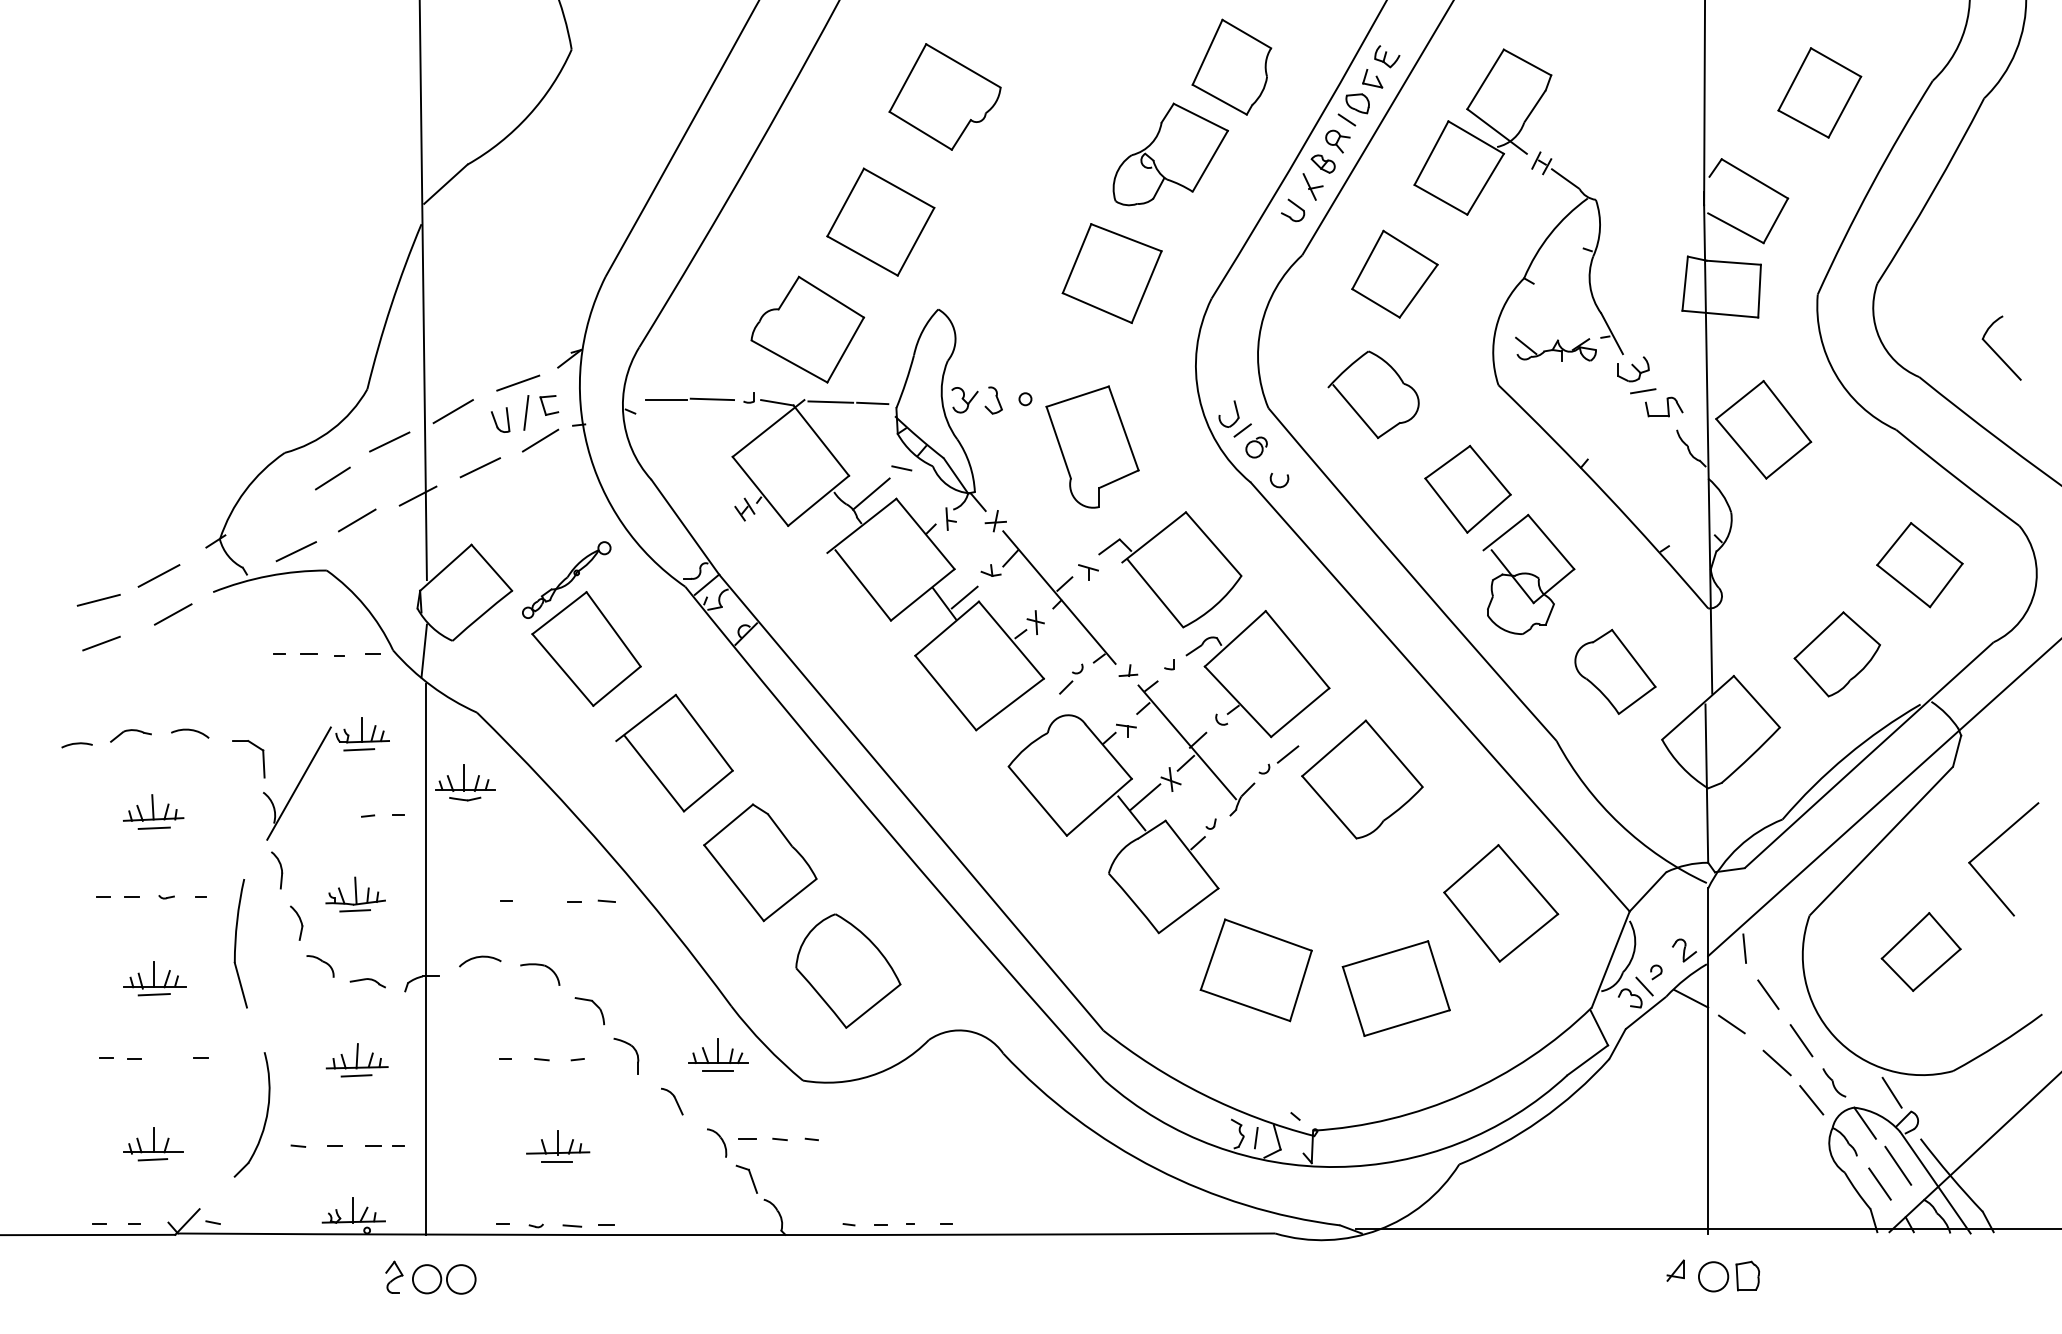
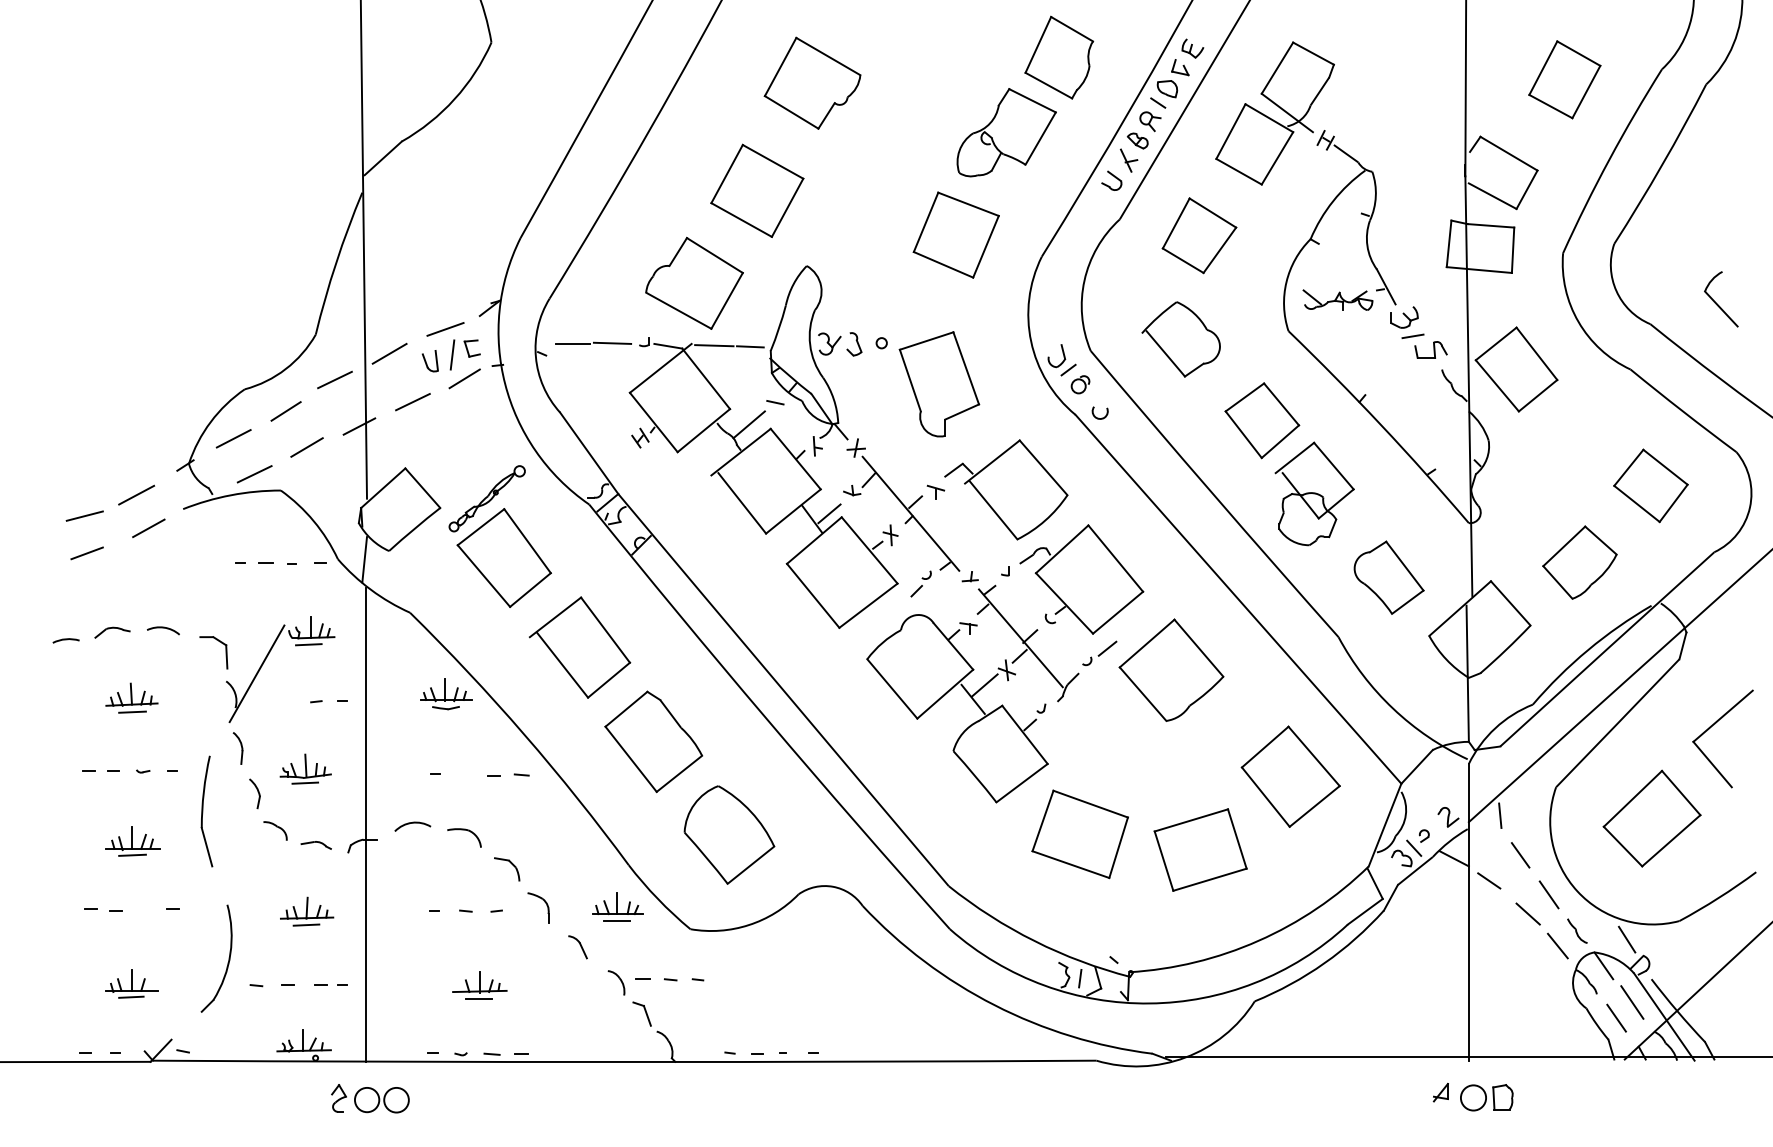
line: (271, 510) -> (233, 438), added
part: (465, 783) -> (446, 694), moved
part: (1920, 951) -> (1651, 818), size x1.43

